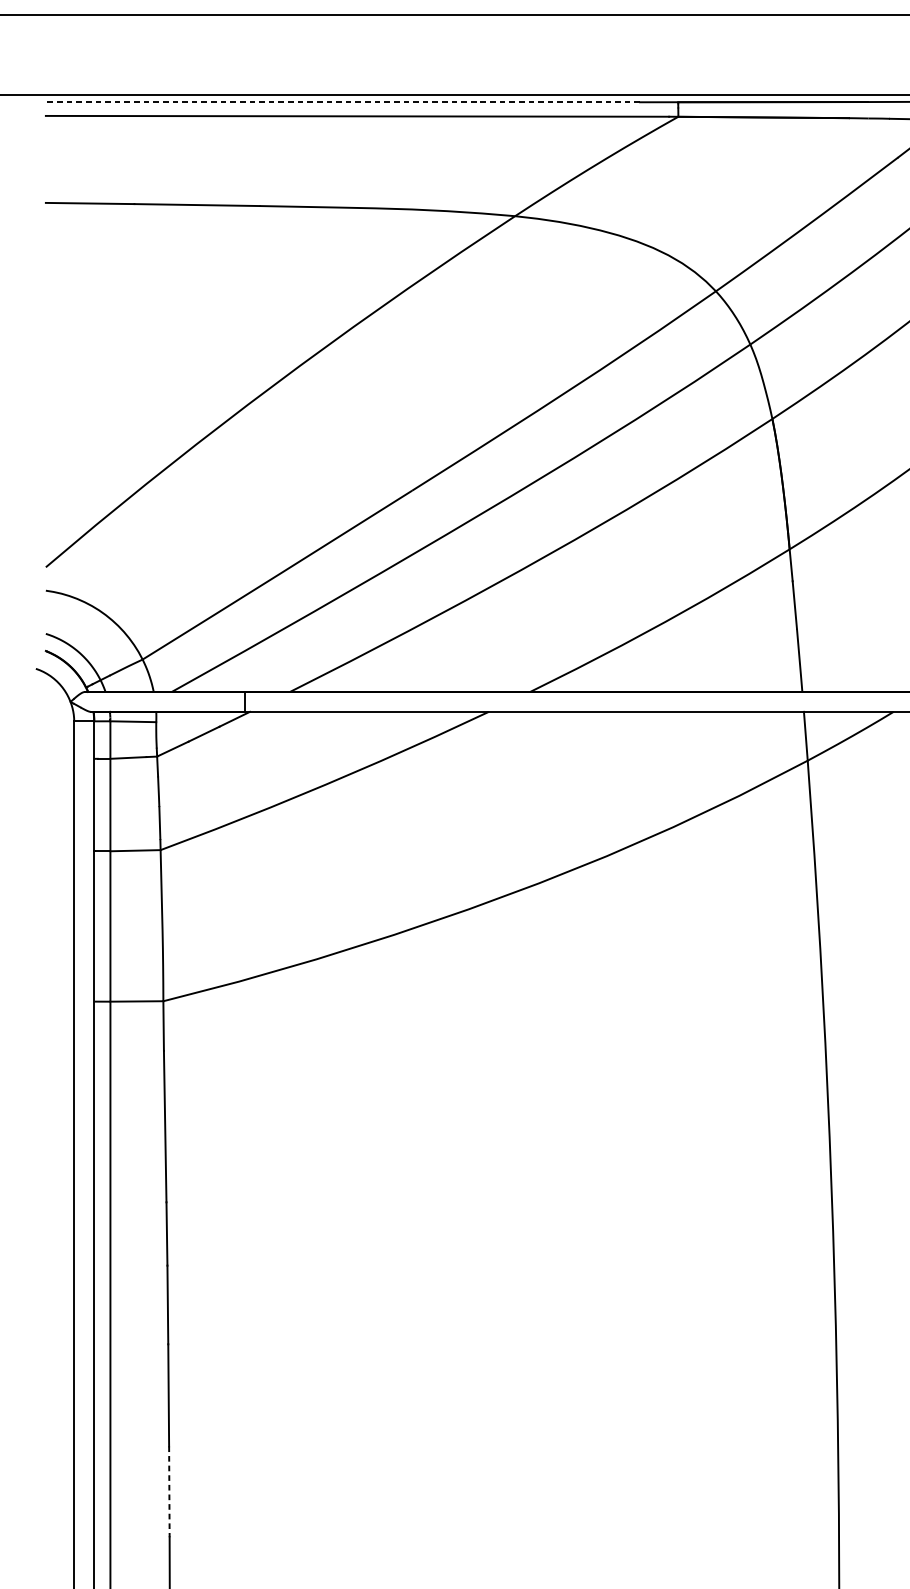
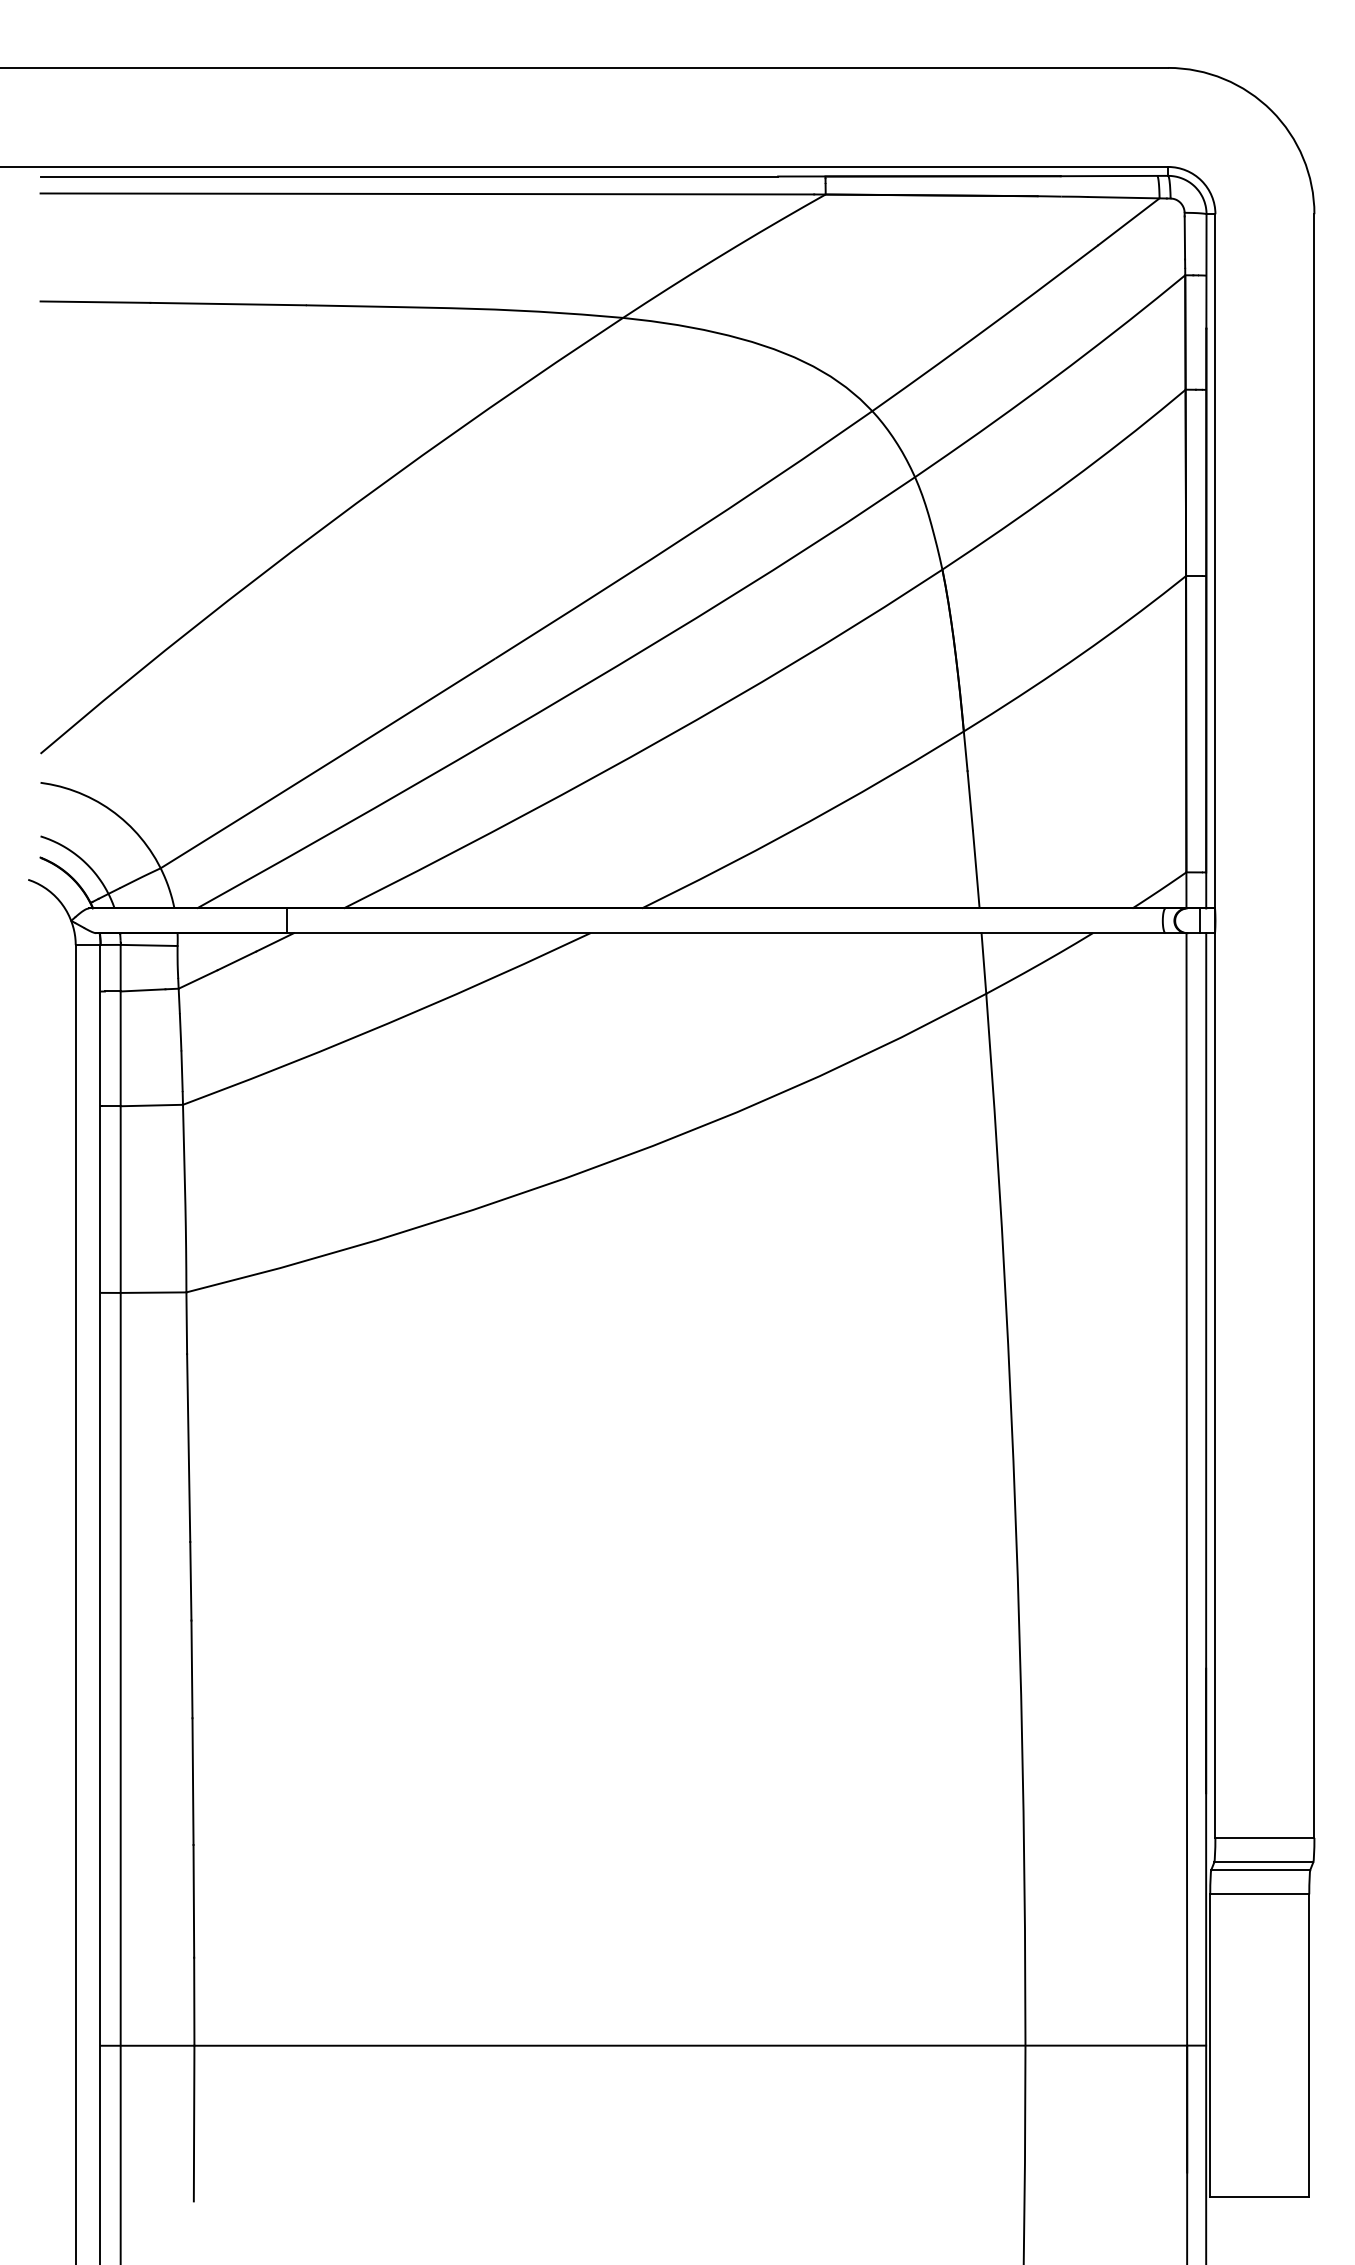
line: (343, 102) -> (409, 176), dashed -> solid
line: (169, 1491) -> (193, 1901), dashed -> solid

